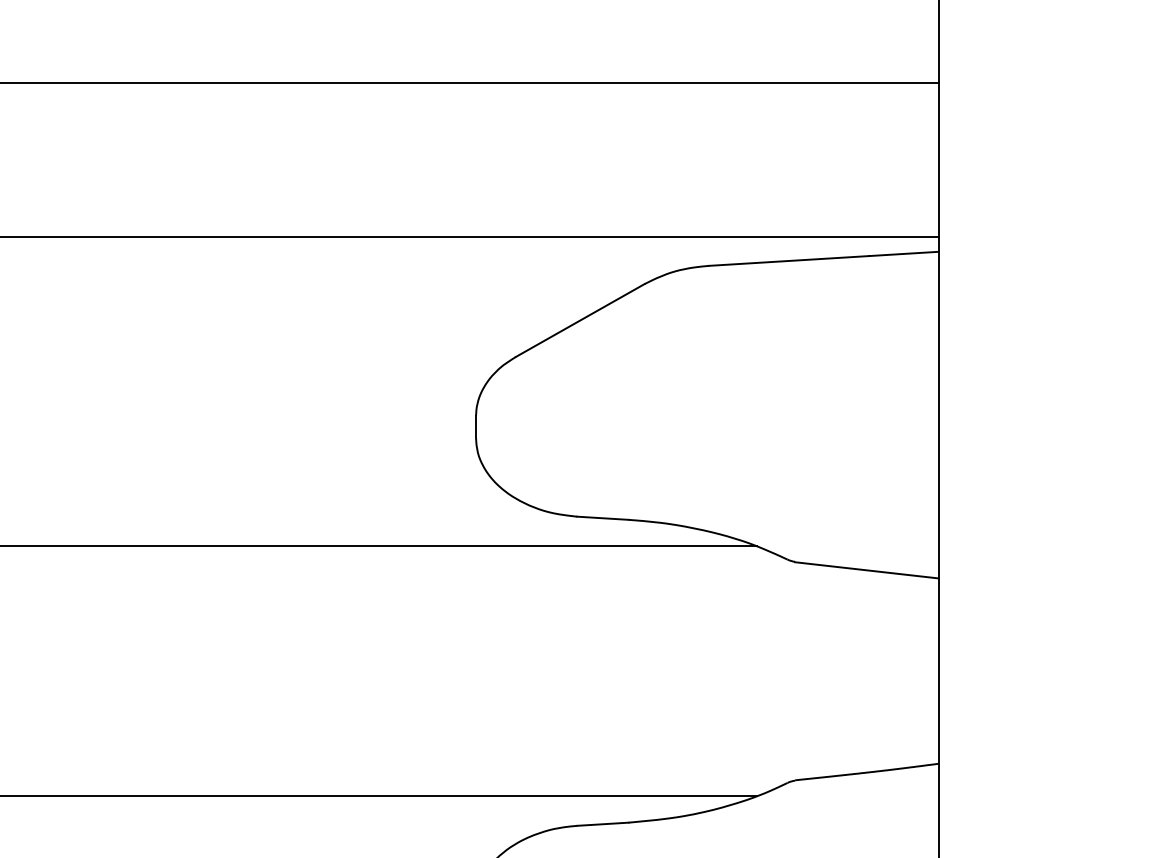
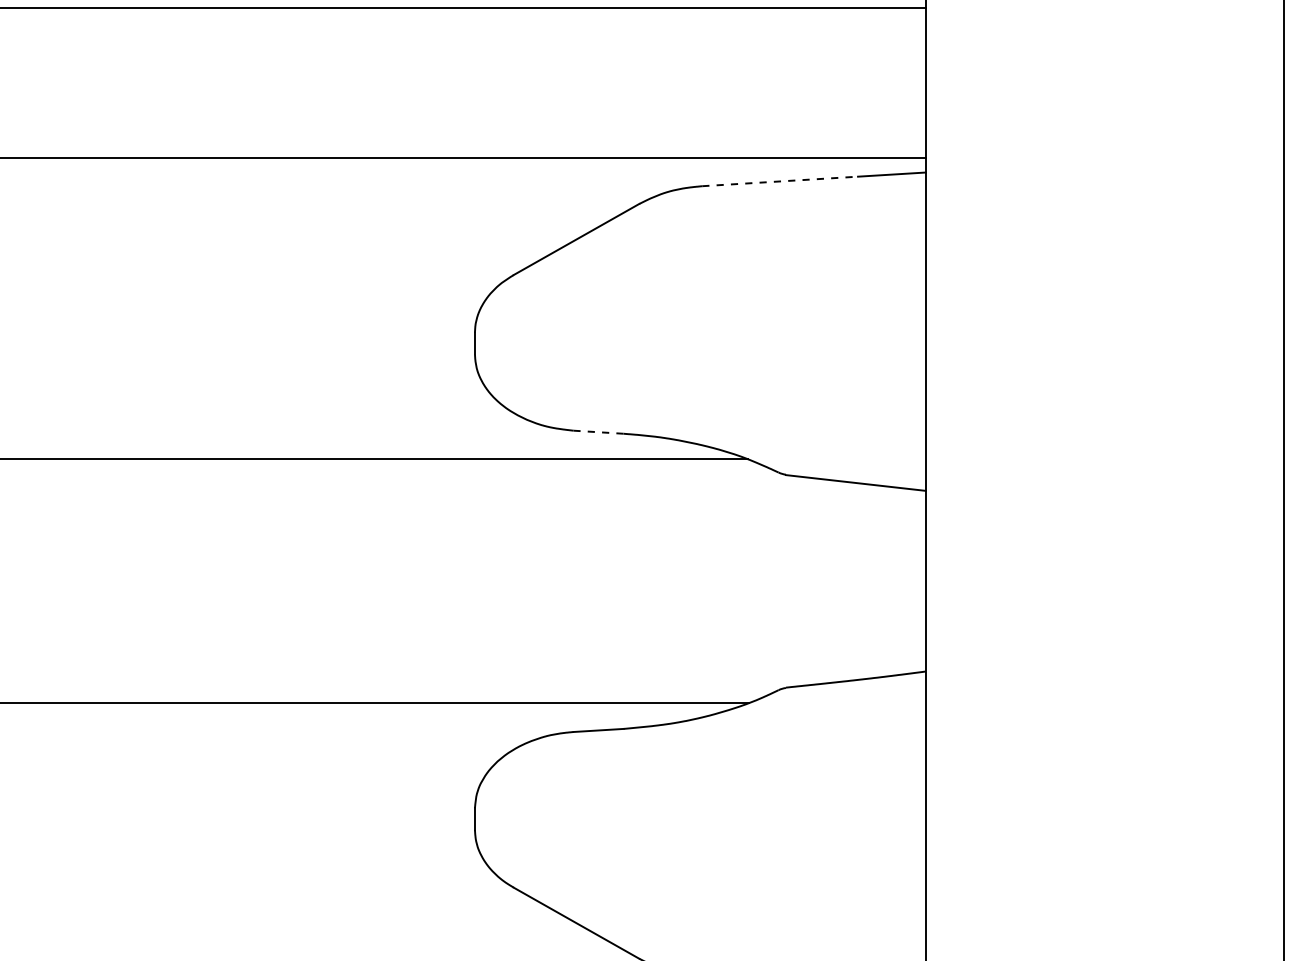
line: (789, 261) -> (780, 181), solid -> dashed
line: (602, 518) -> (598, 432), solid -> dashed

